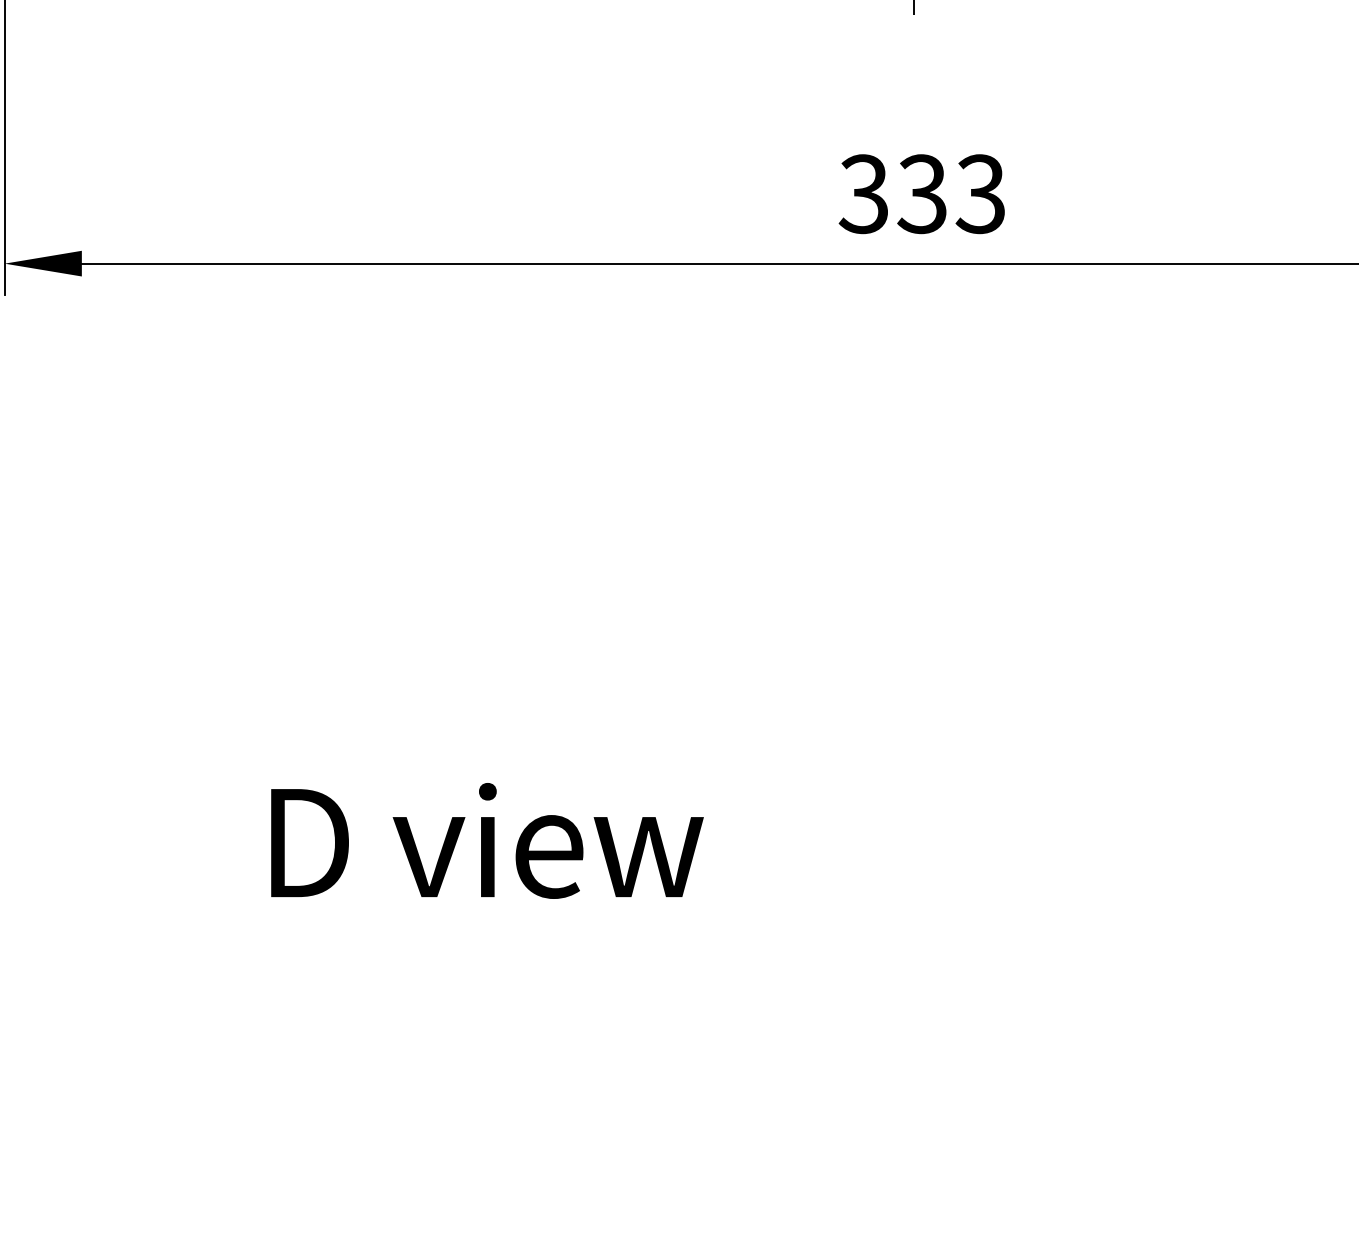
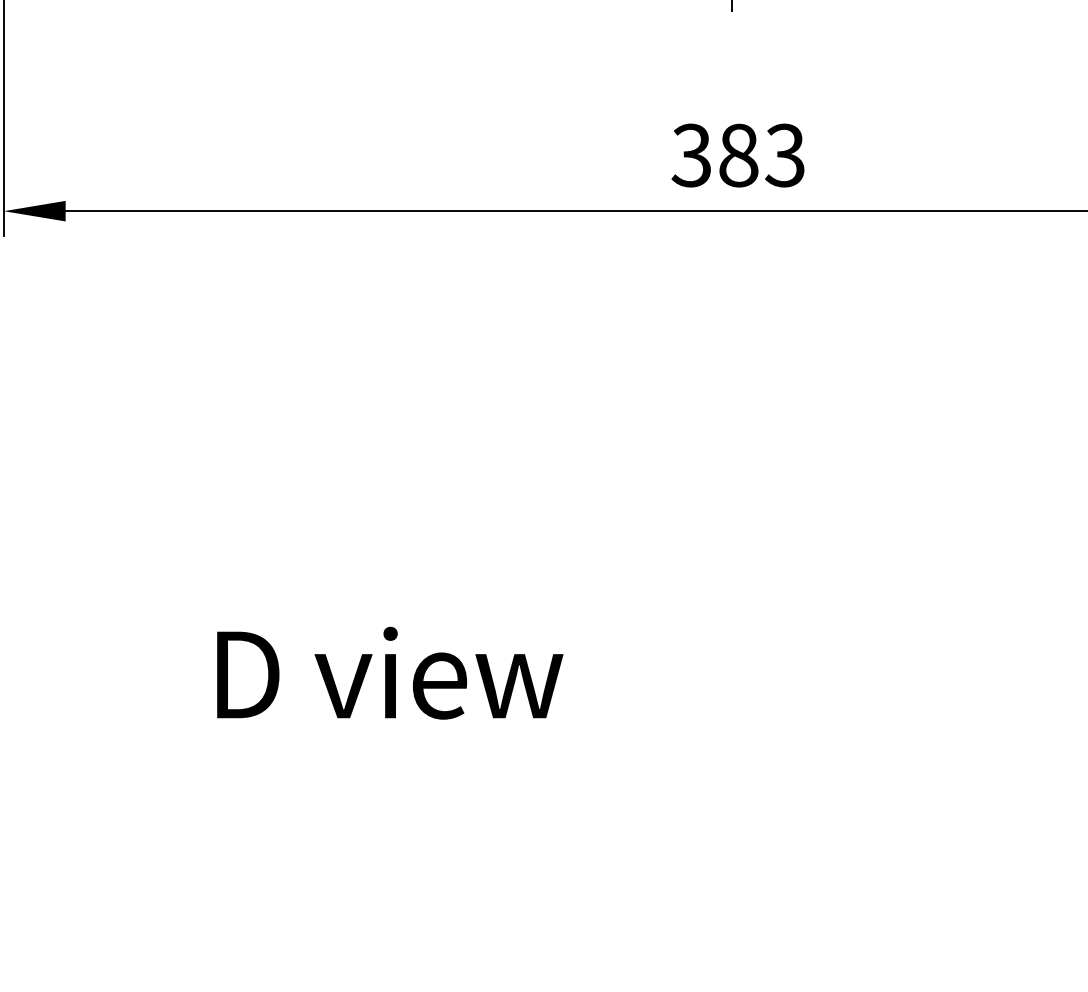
text: (922, 194) -> (738, 155), 333 -> 383

